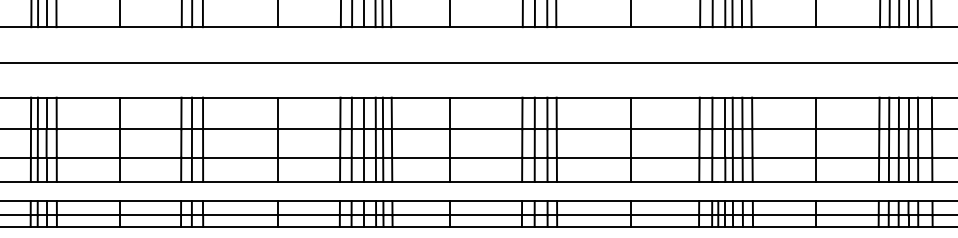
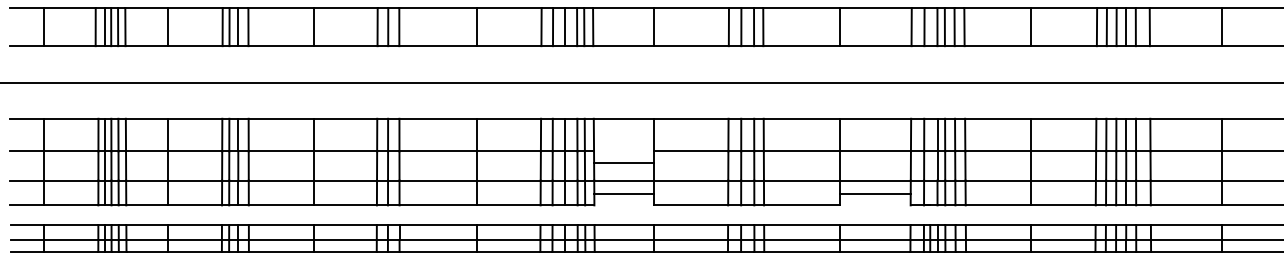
line: (420, 129) -> (623, 163), moved
line: (420, 181) -> (623, 194), moved
line: (664, 181) -> (874, 194), moved

